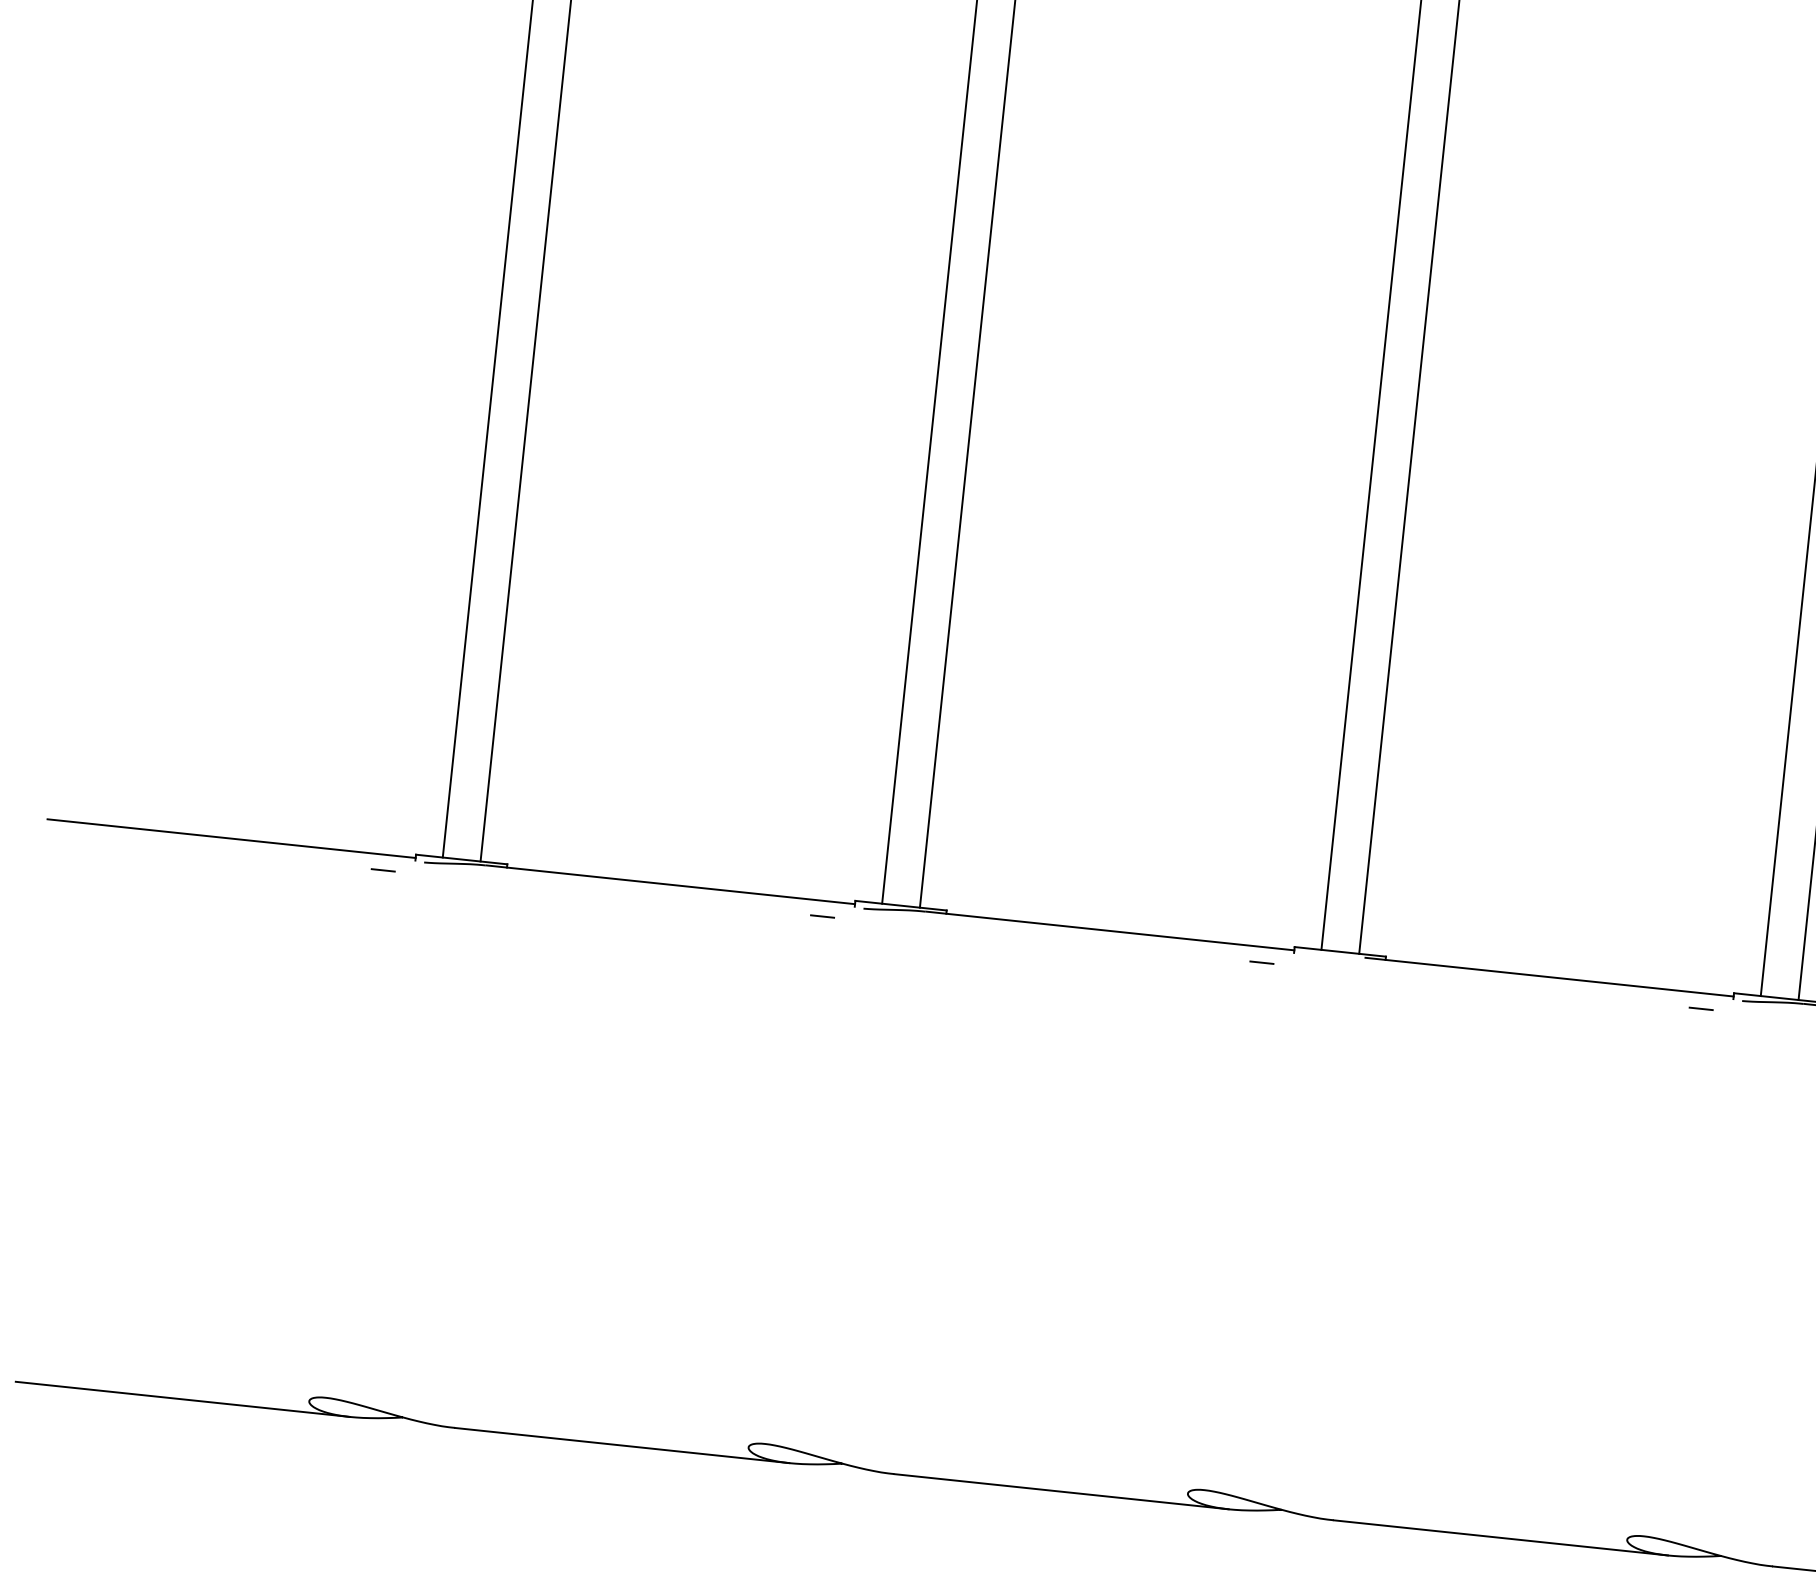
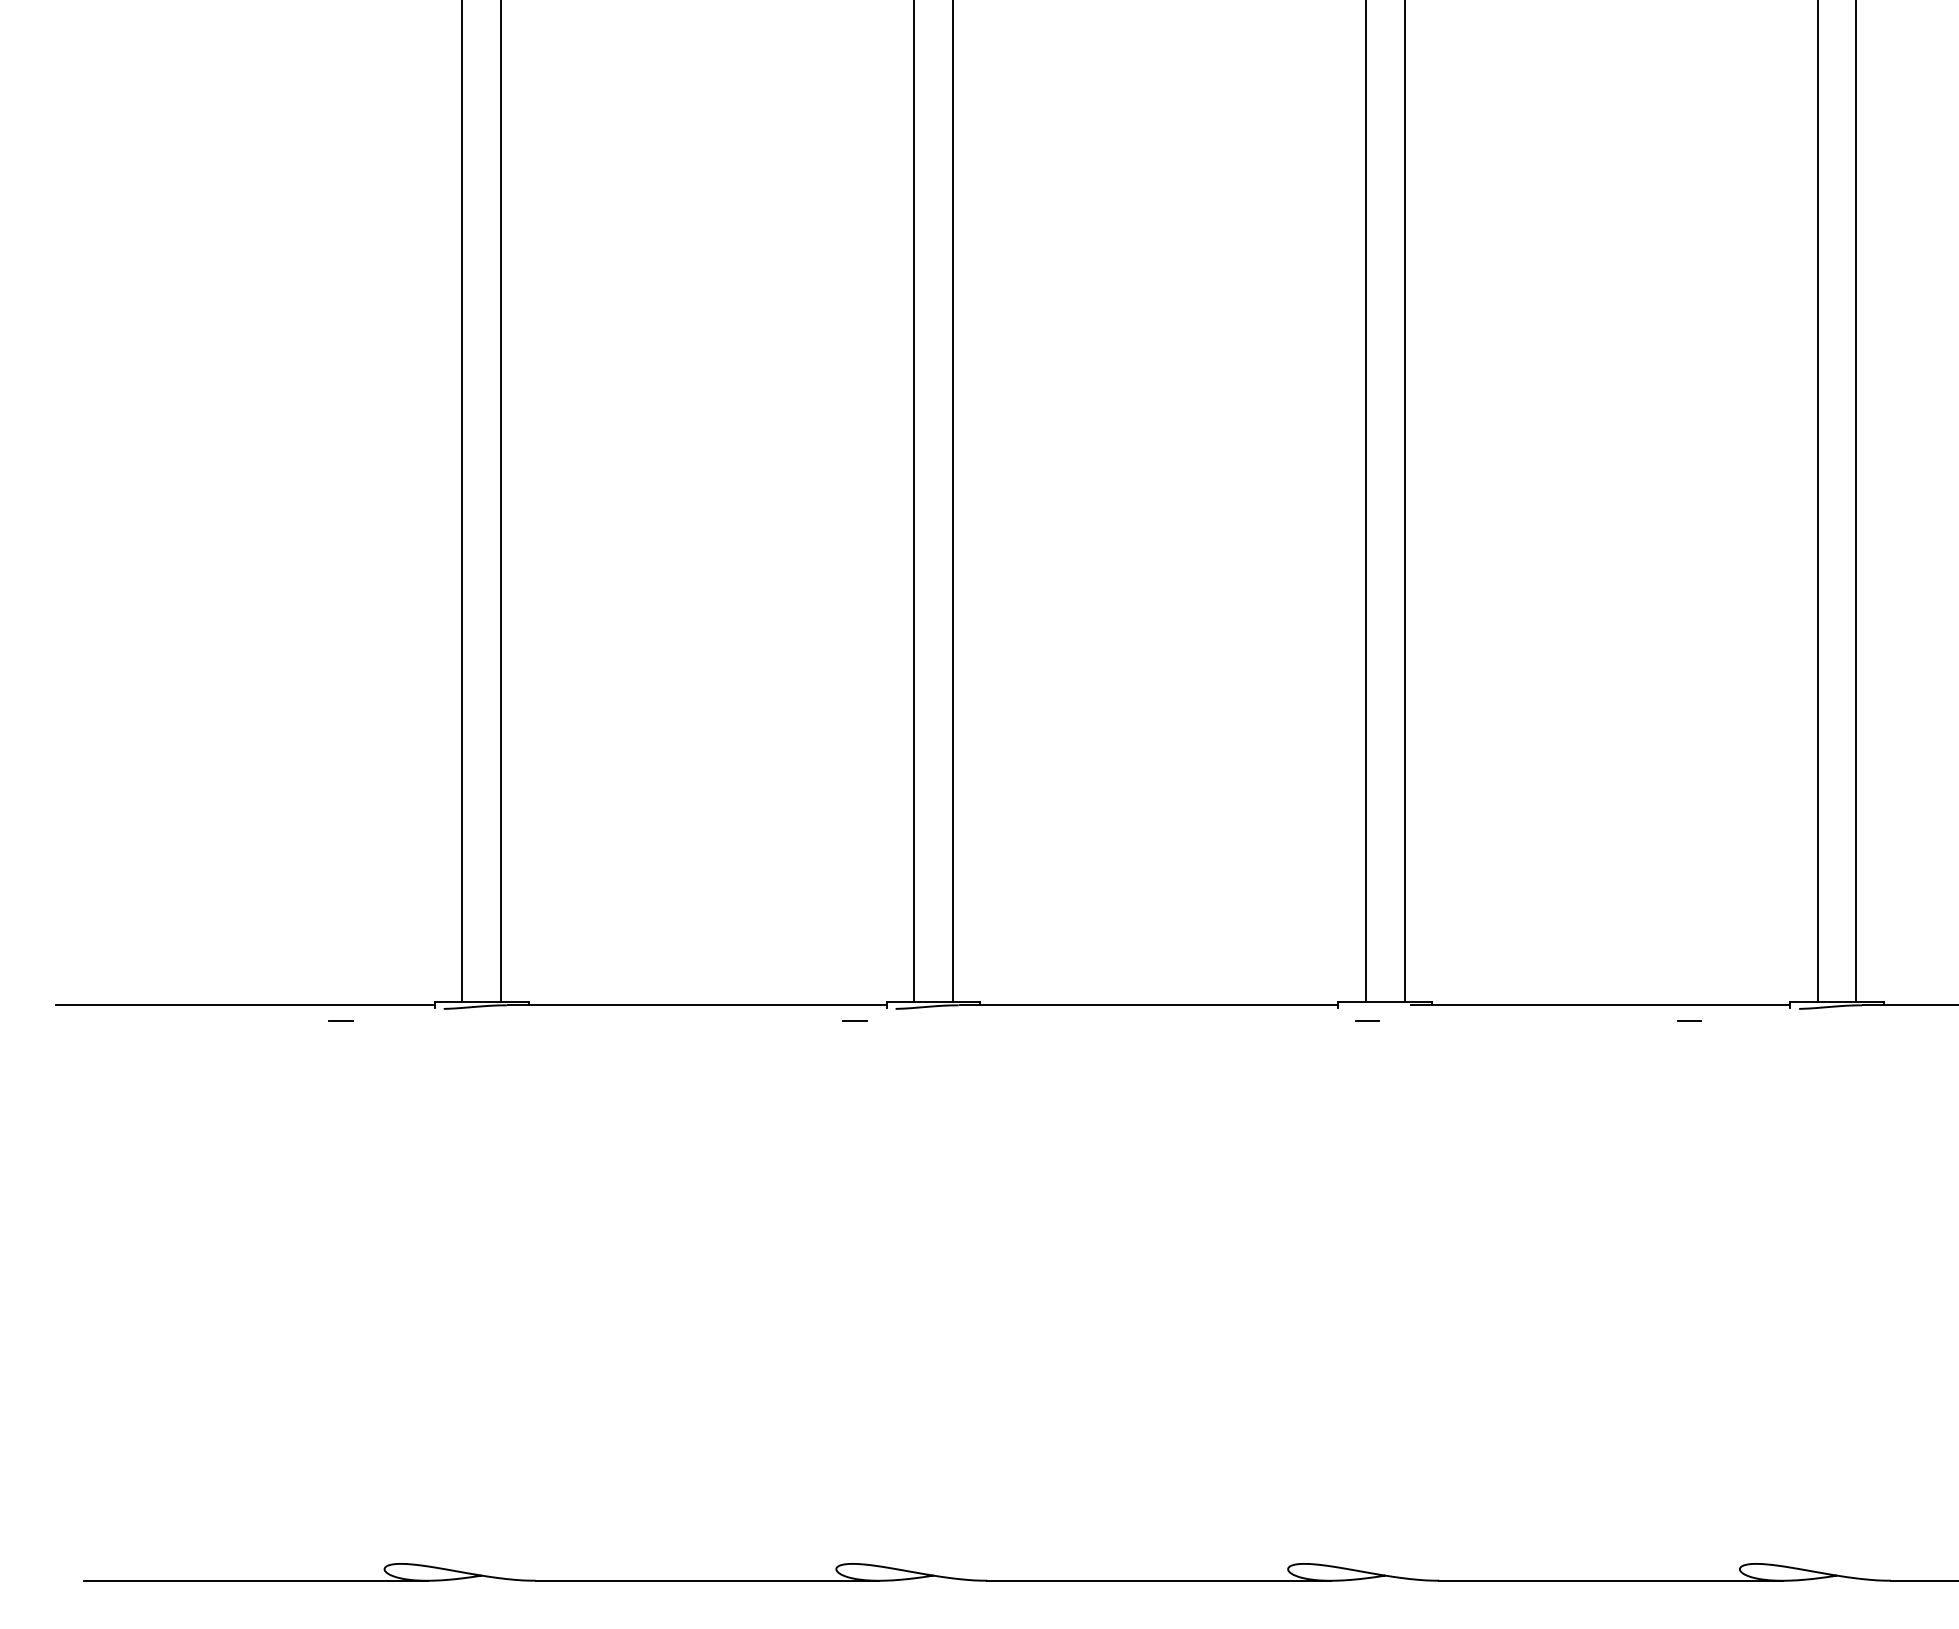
line: (382, 869) -> (340, 1020), moved
line: (1261, 961) -> (1367, 1020), moved
line: (1701, 1008) -> (1689, 1020), moved

